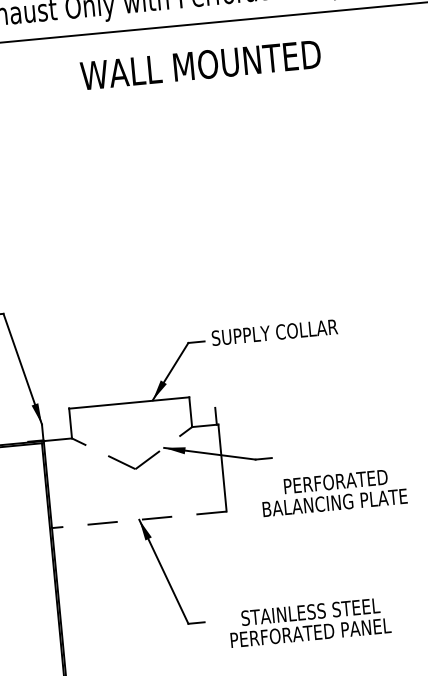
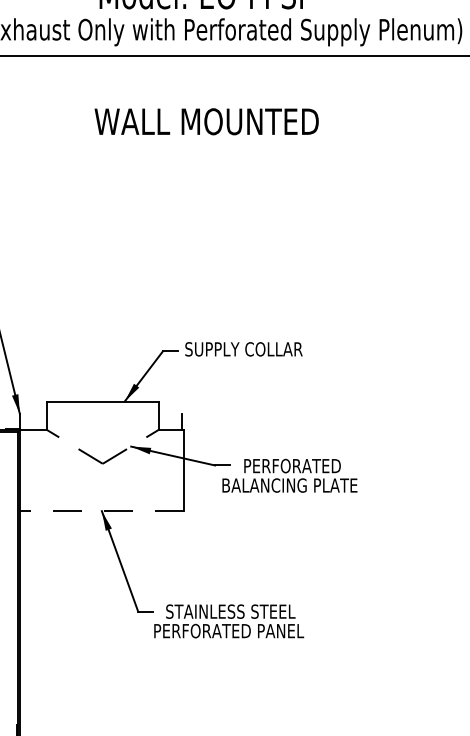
text: (200, 64) -> (206, 121), moved
text: (333, 492) -> (289, 475), moved
text: (310, 622) -> (229, 621), moved

